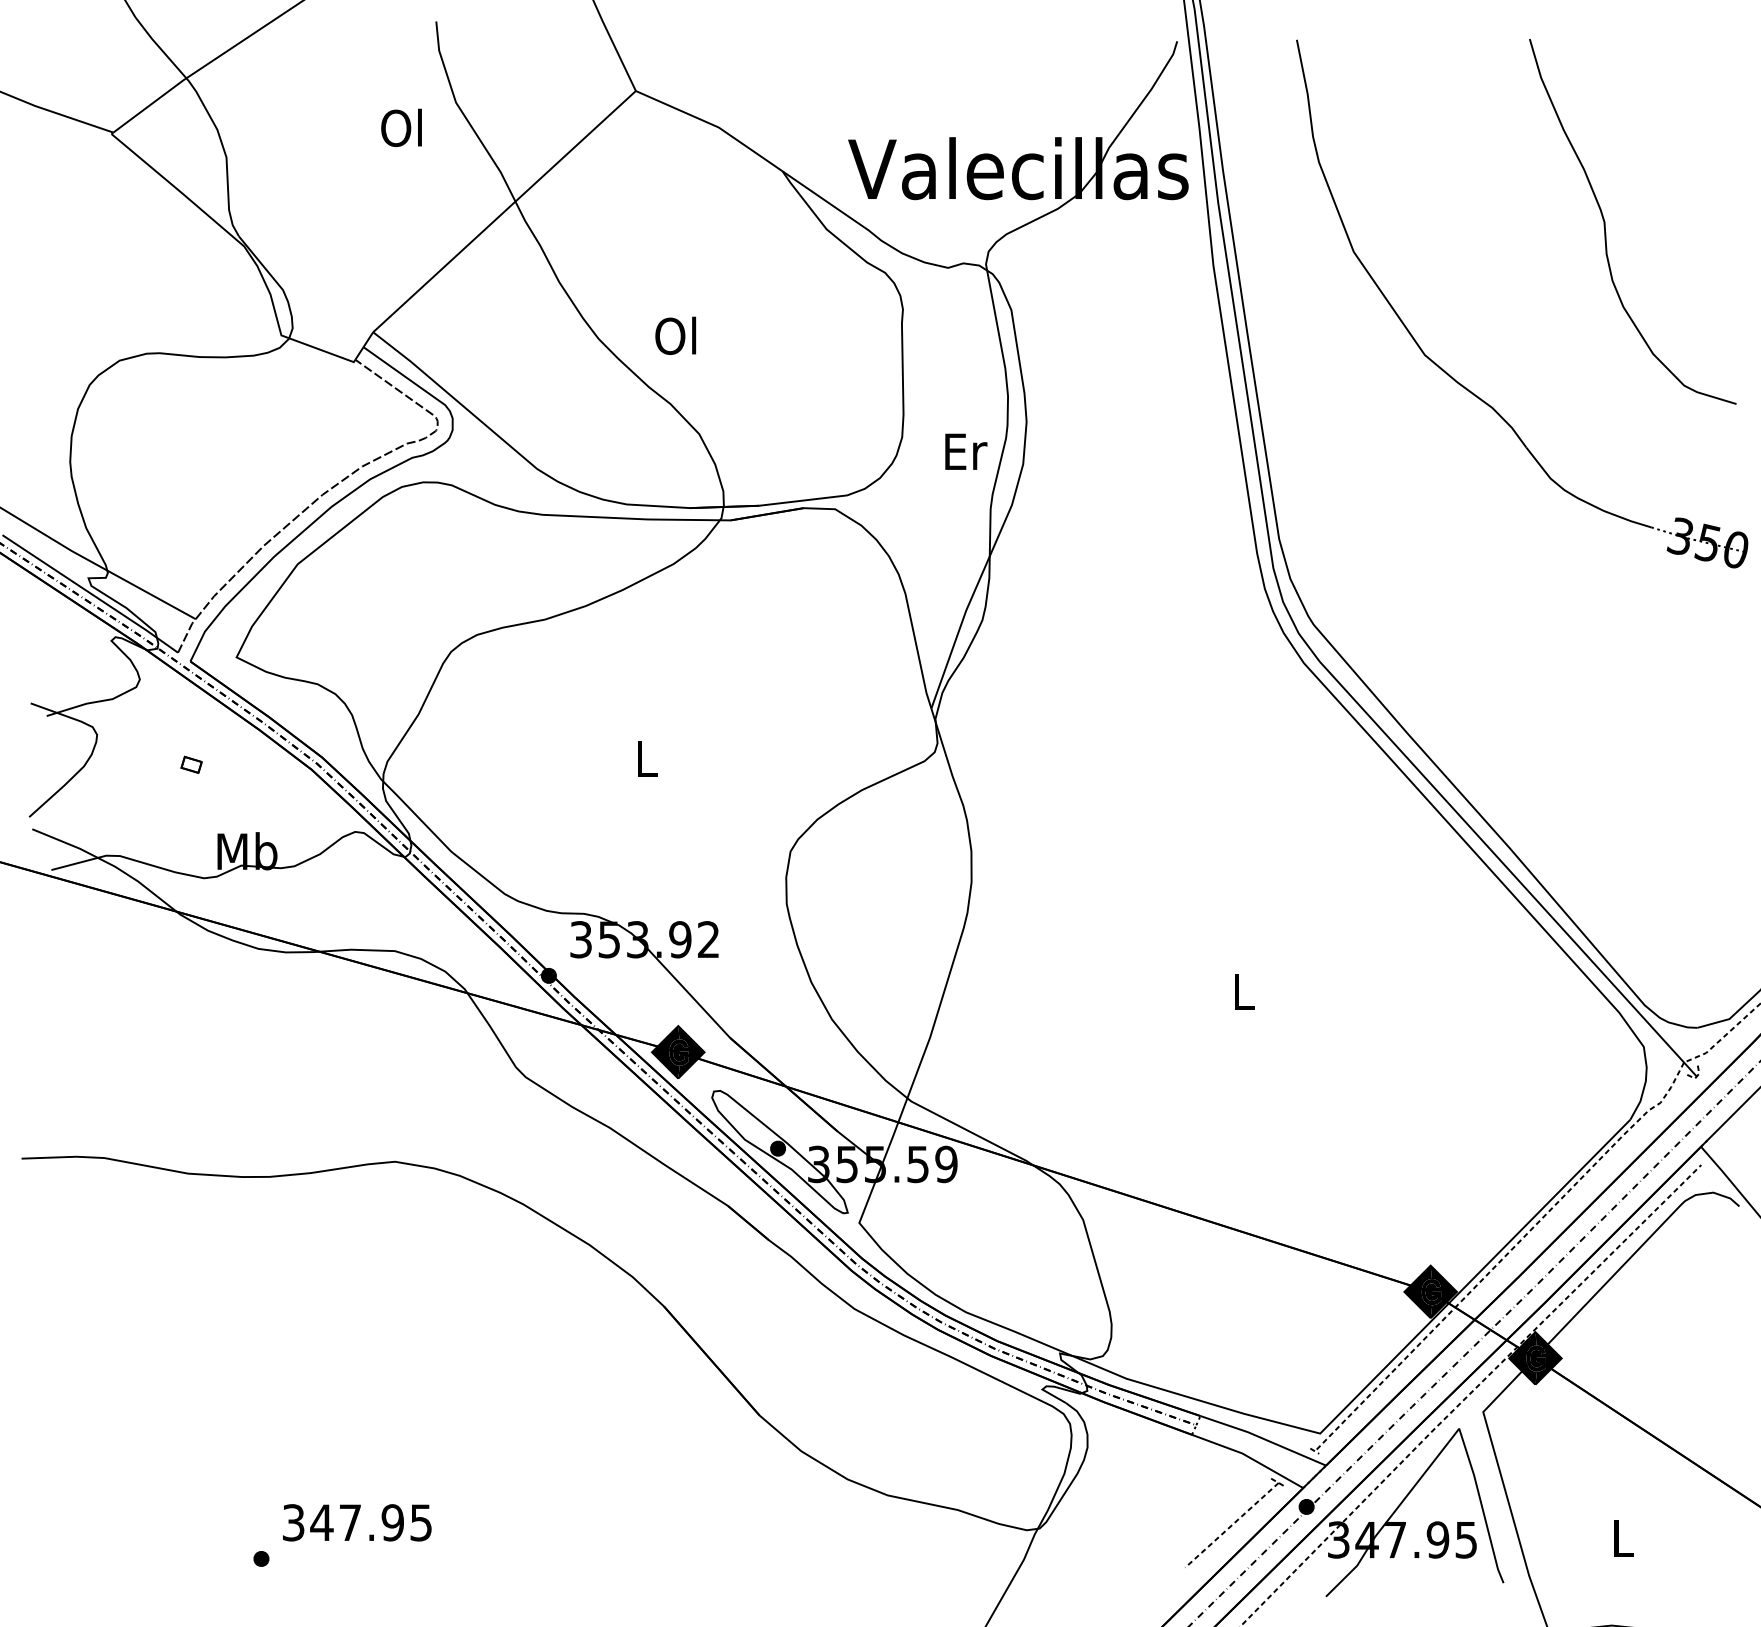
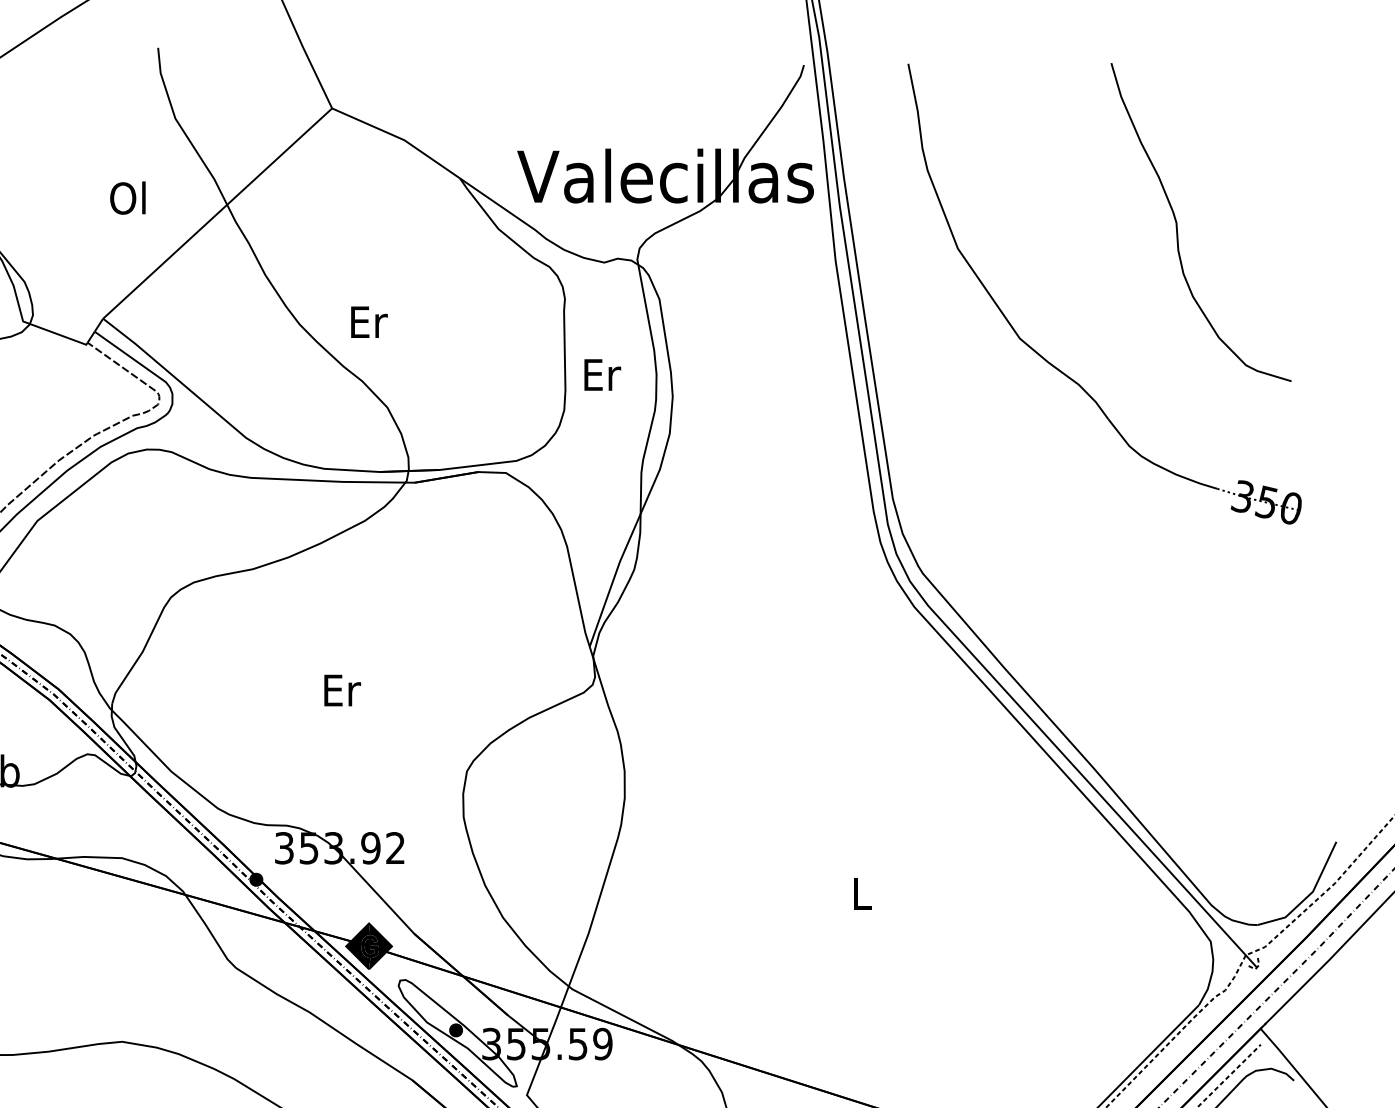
text: (401, 127) -> (127, 197), moved
text: (677, 335) -> (368, 321), Ol -> Er
text: (966, 451) -> (602, 374), moved
text: (647, 758) -> (342, 690), L -> Er

